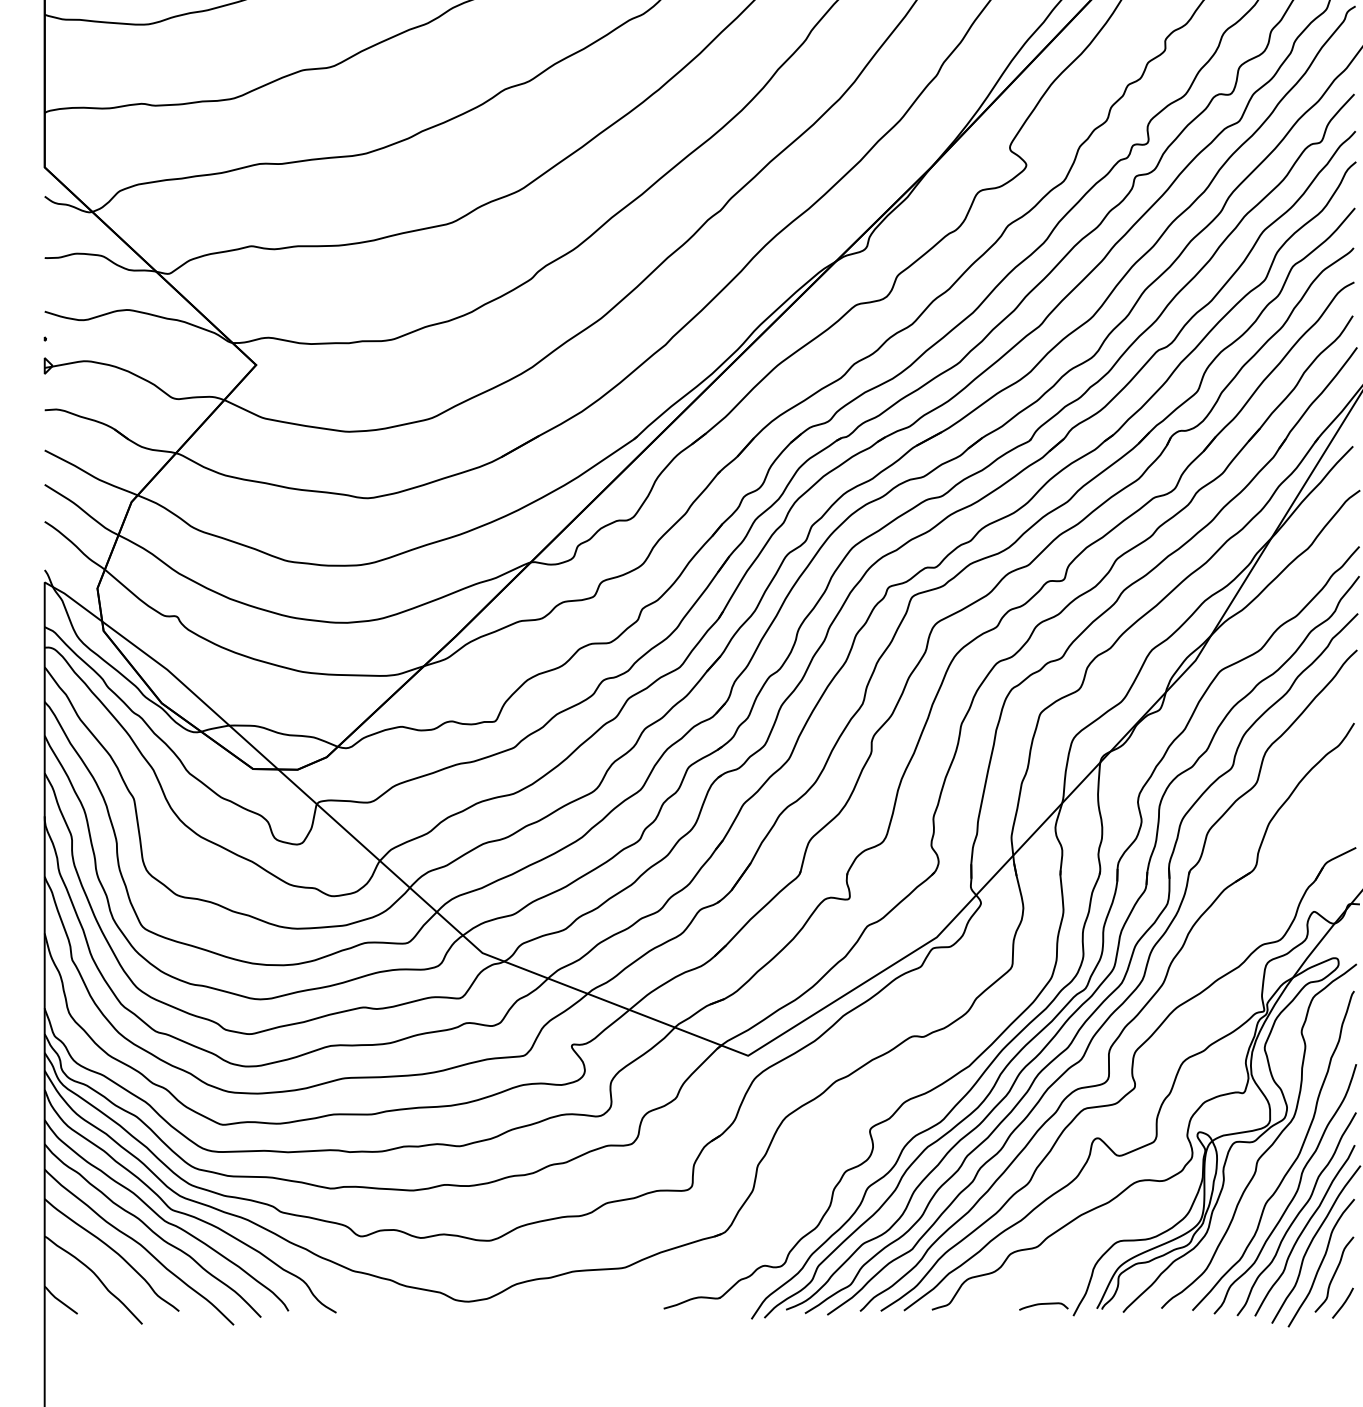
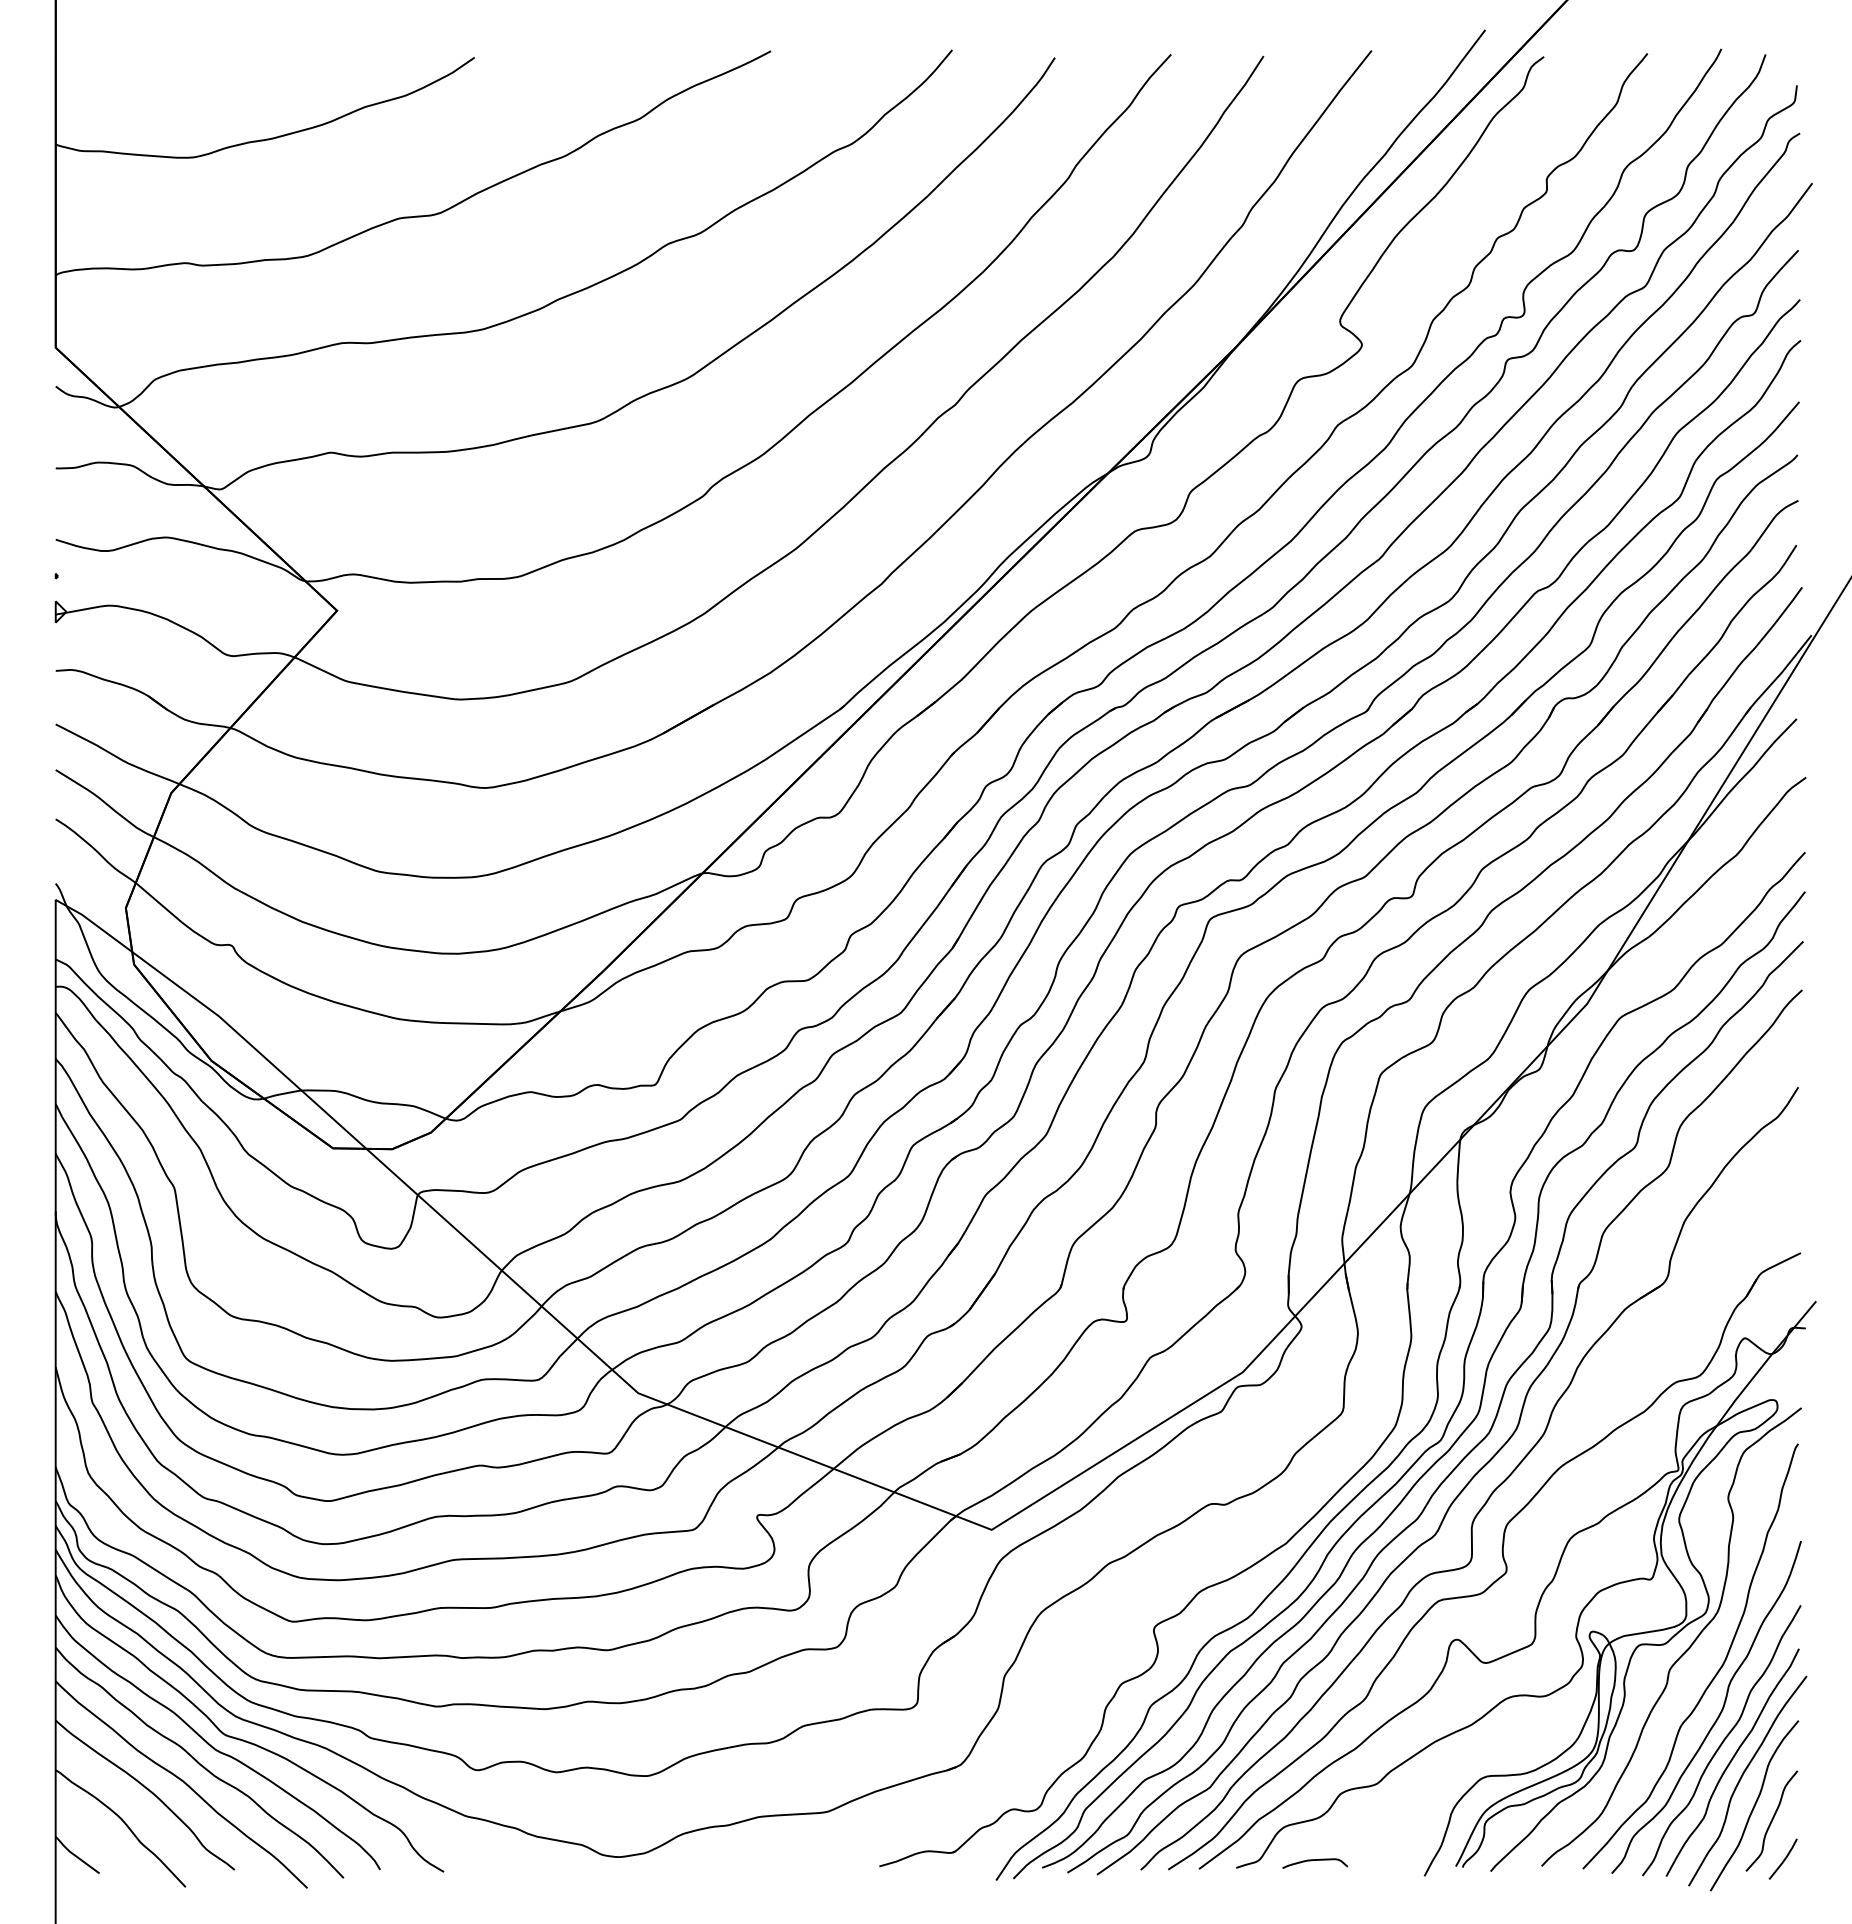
curve: (1044, 1304) -> (1315, 1860), moved

